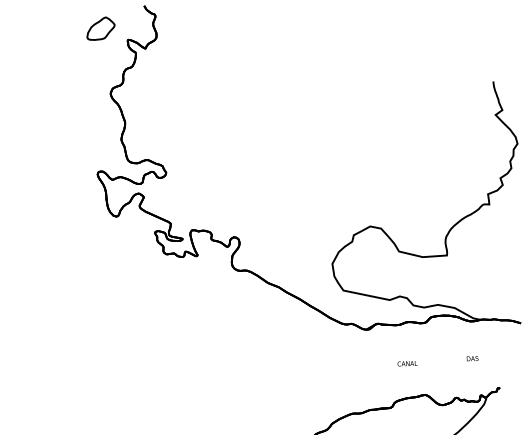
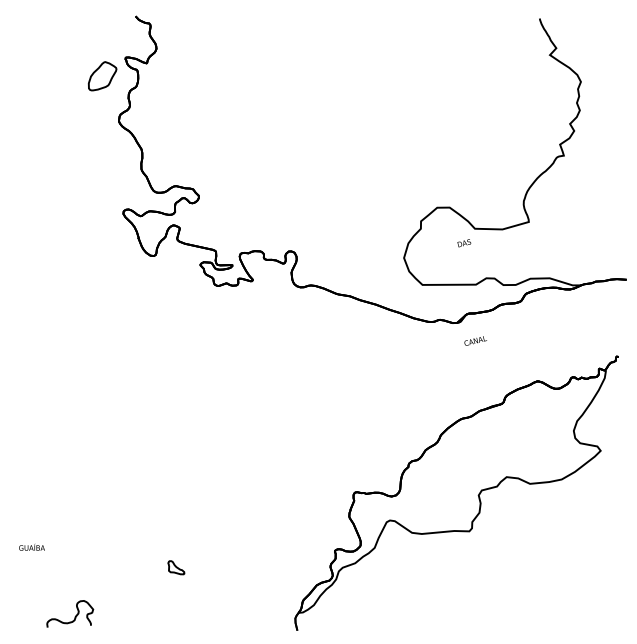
part: (101, 29) -> (102, 76), moved
text: (472, 358) -> (464, 243), moved
text: (407, 363) -> (475, 340), moved

